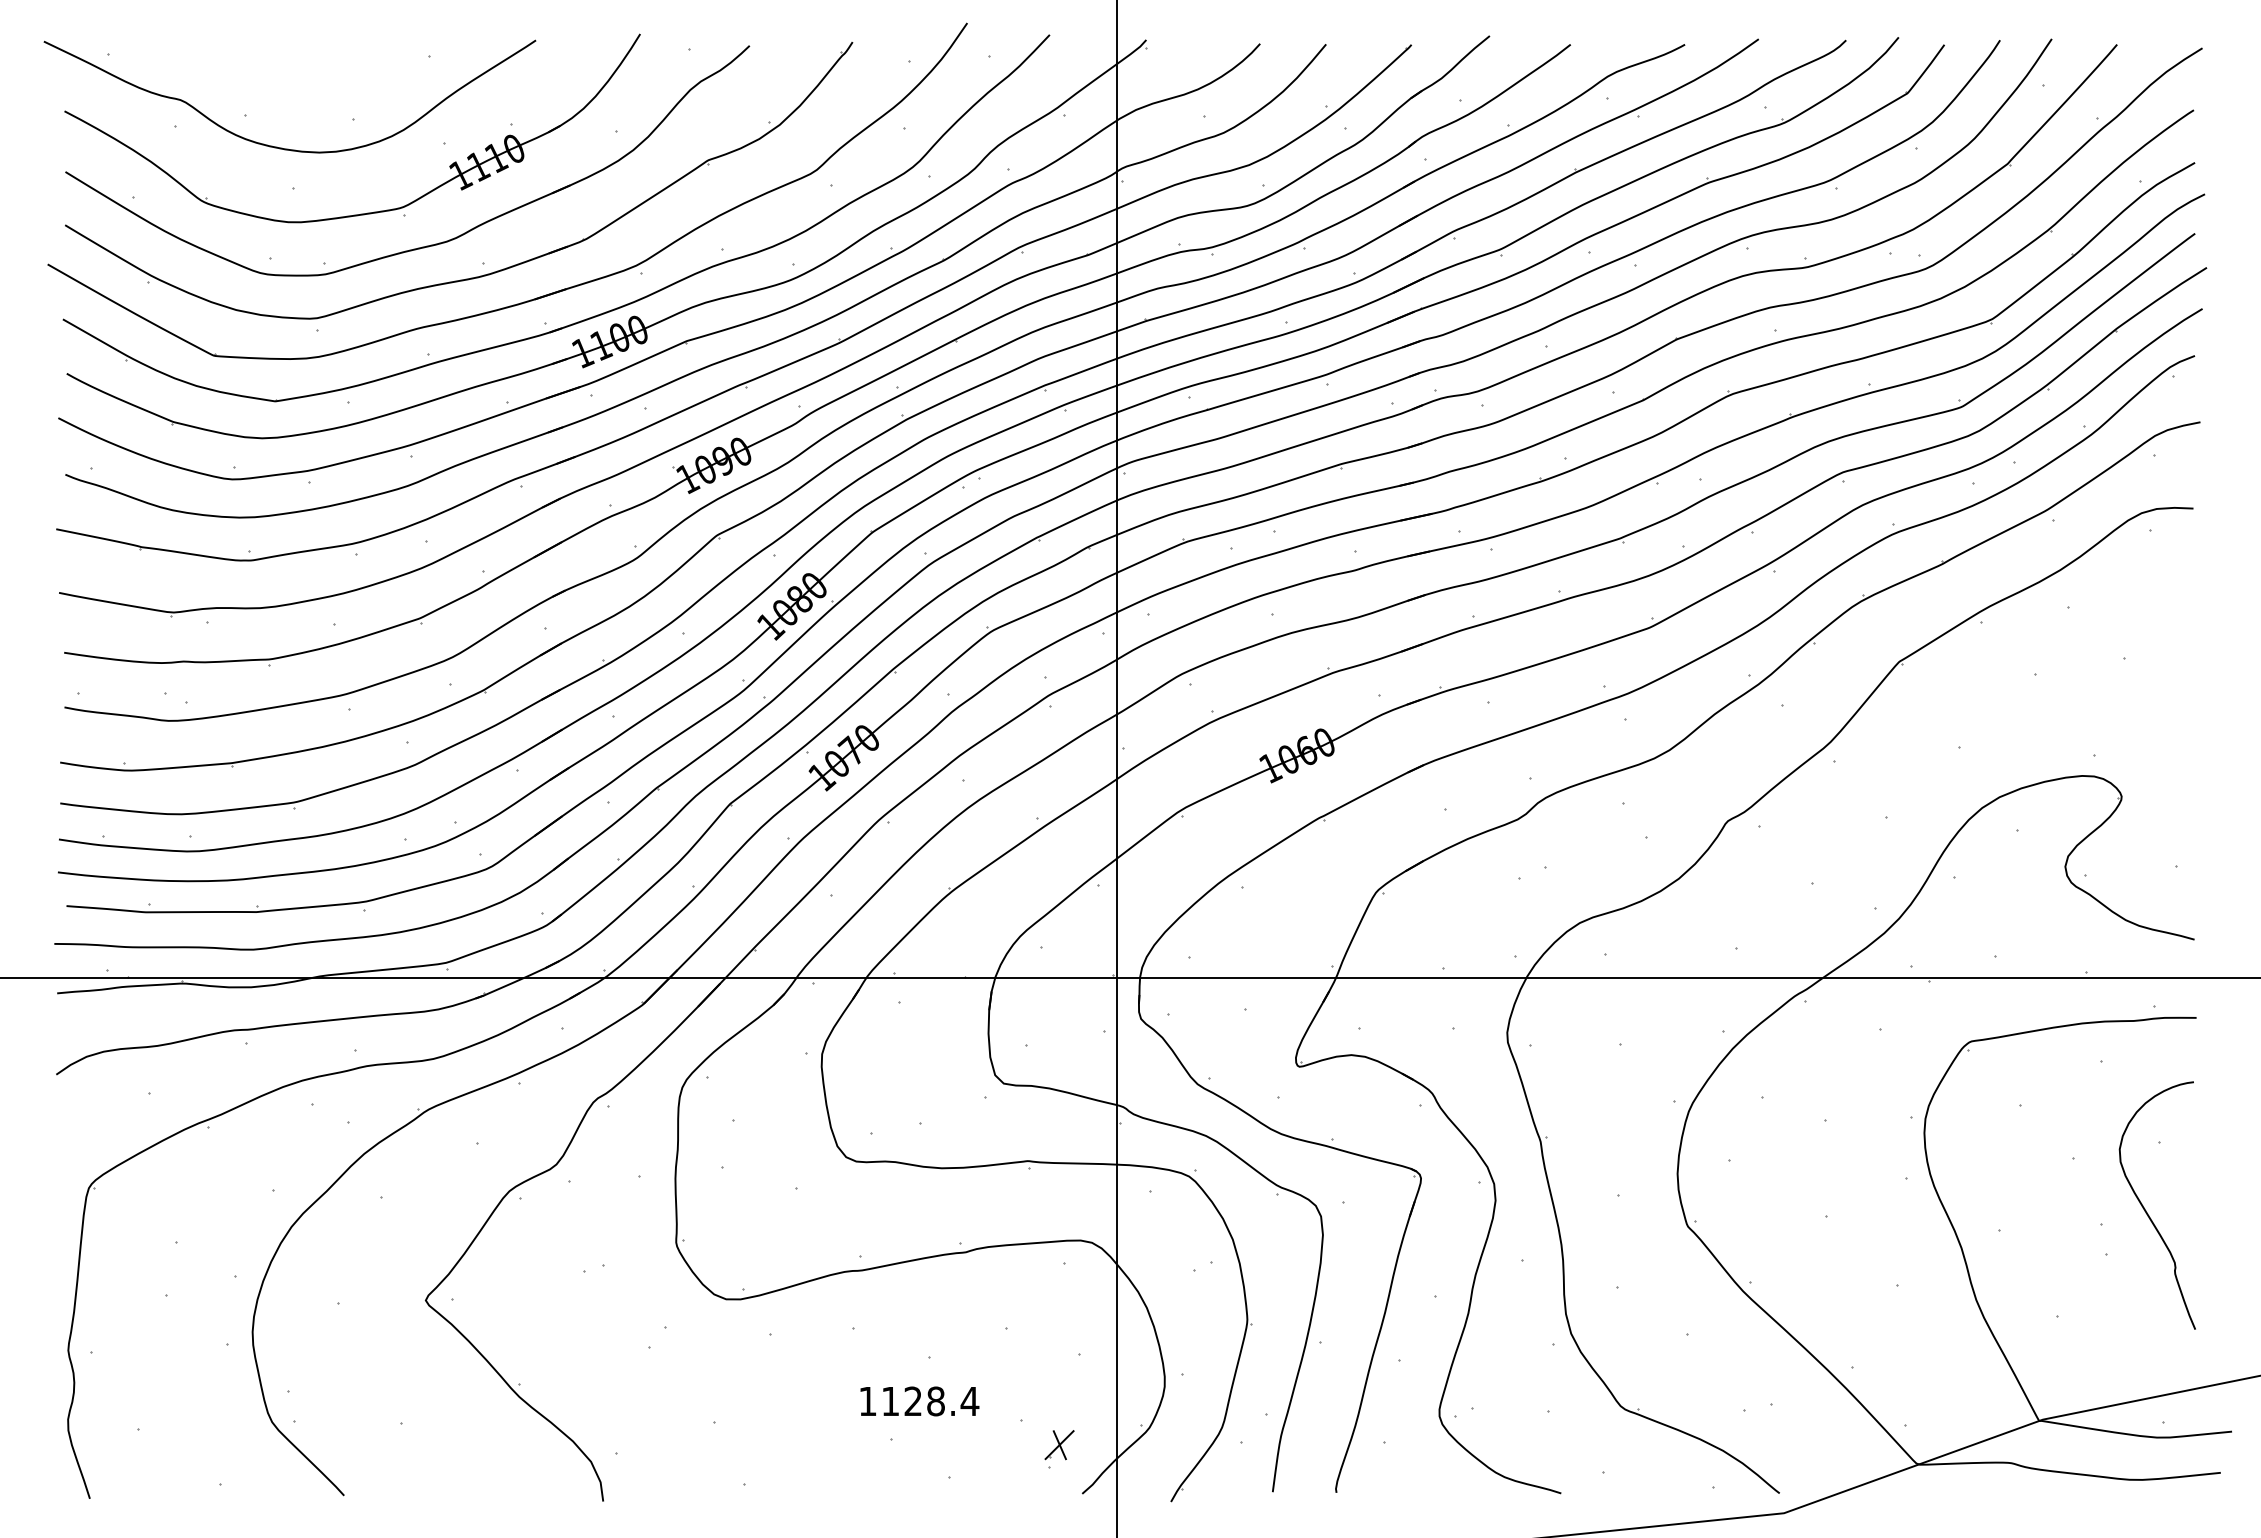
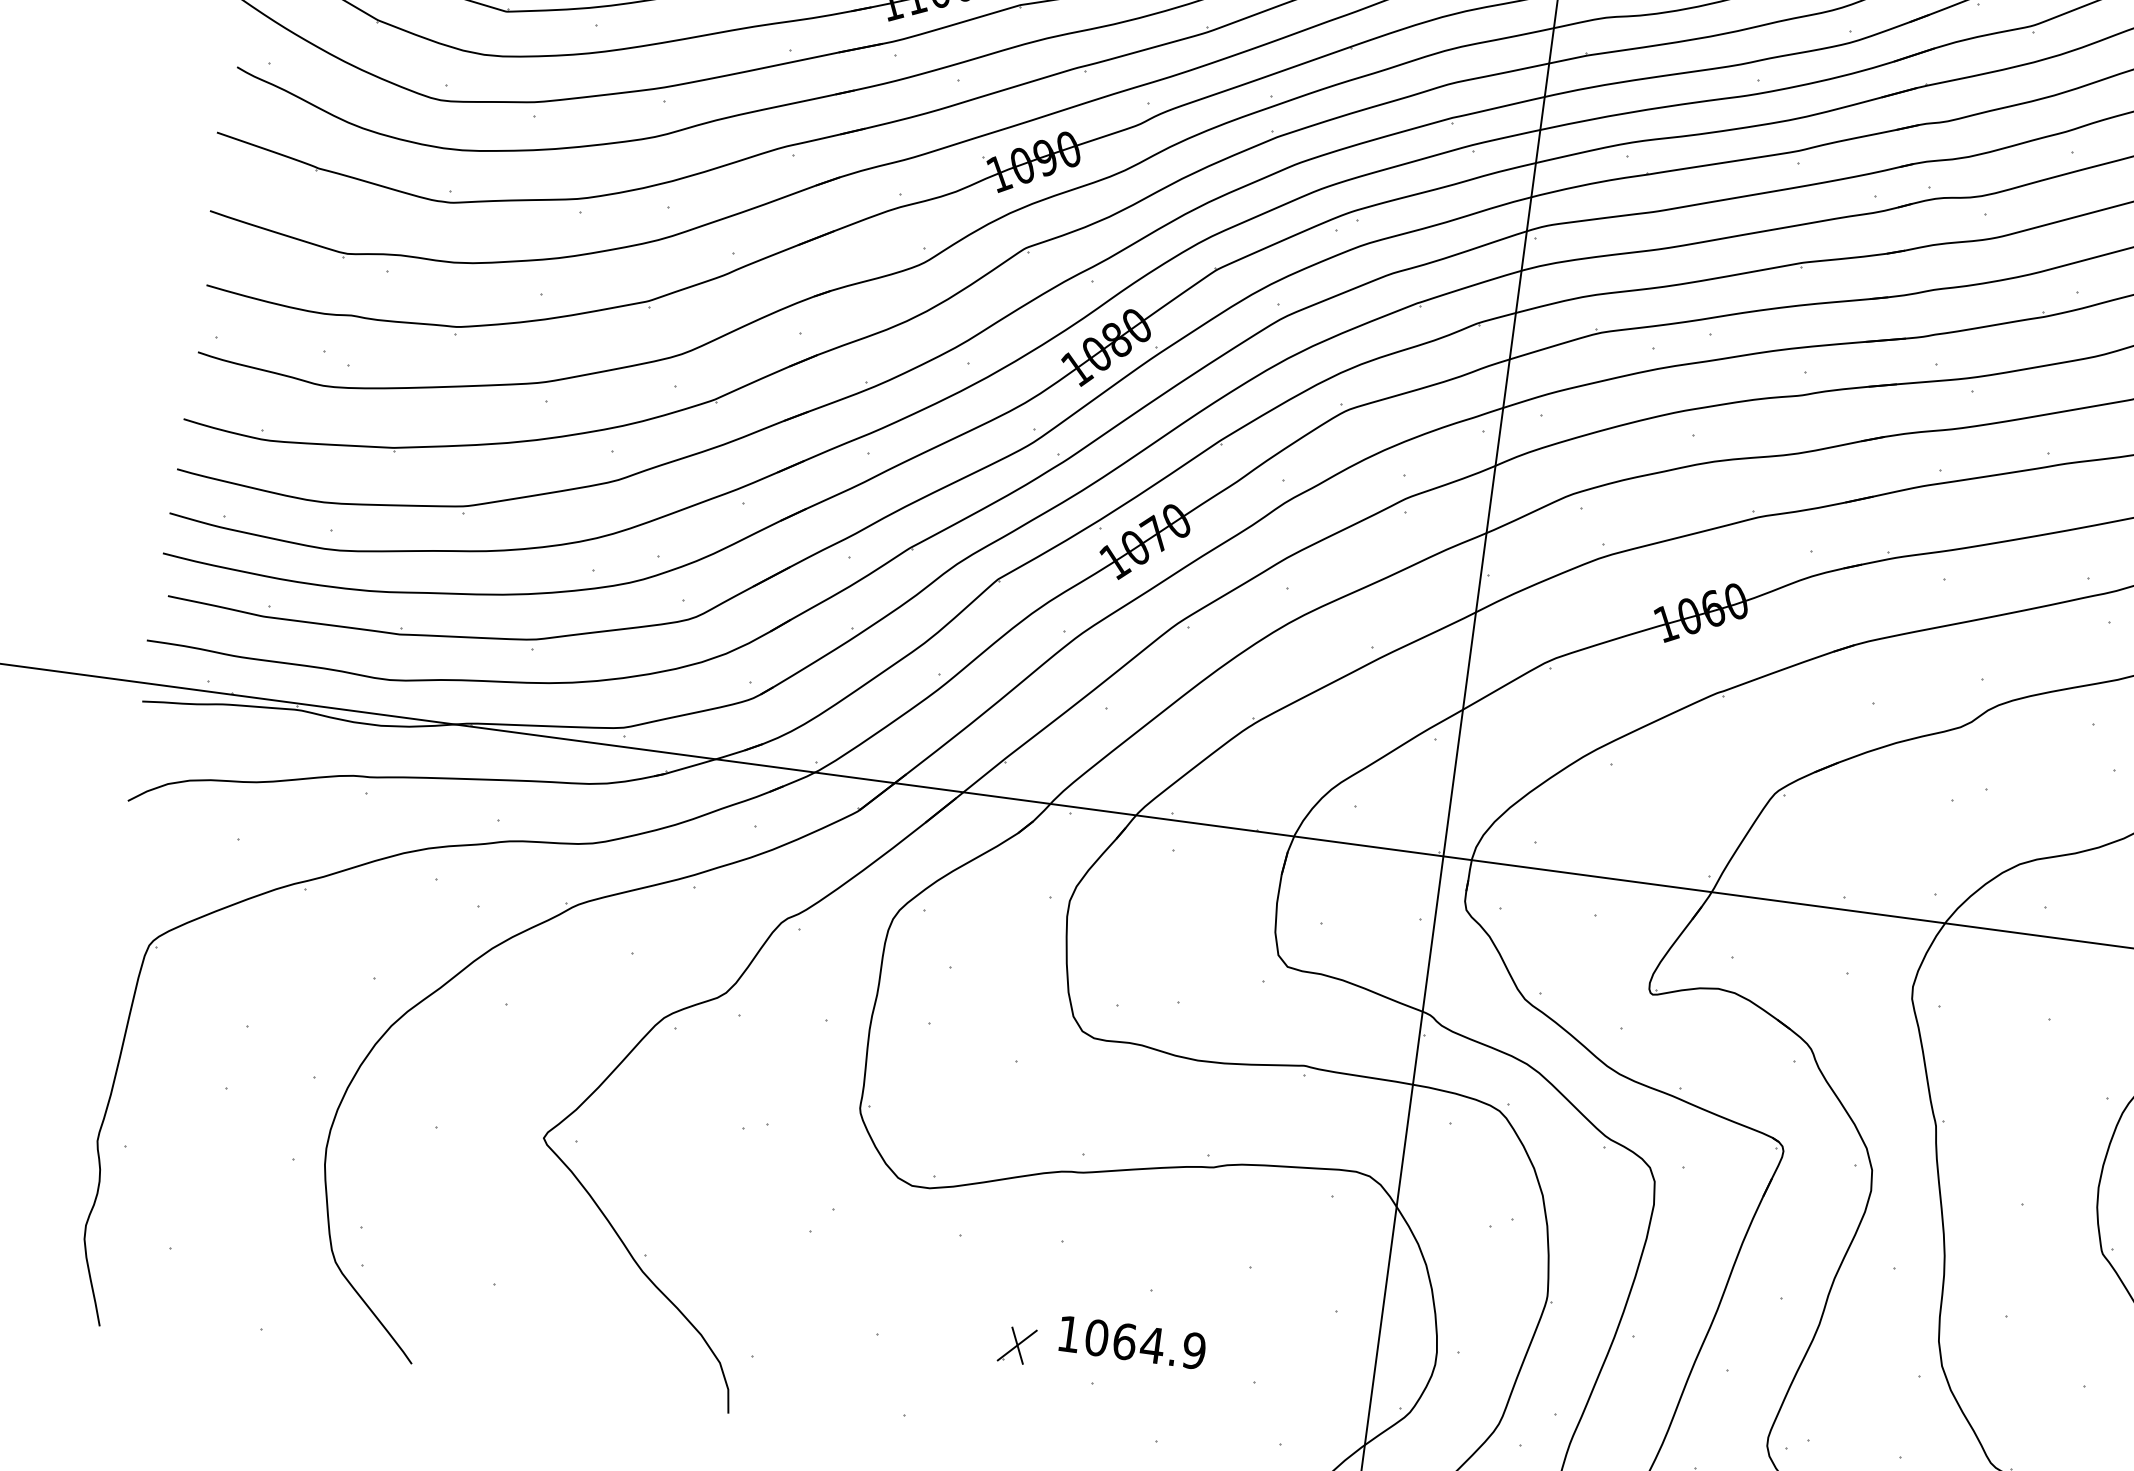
text: (930, 1401) -> (1145, 1344), 1128.4 -> 1064.9
part: (1059, 1445) -> (1017, 1346), moved

